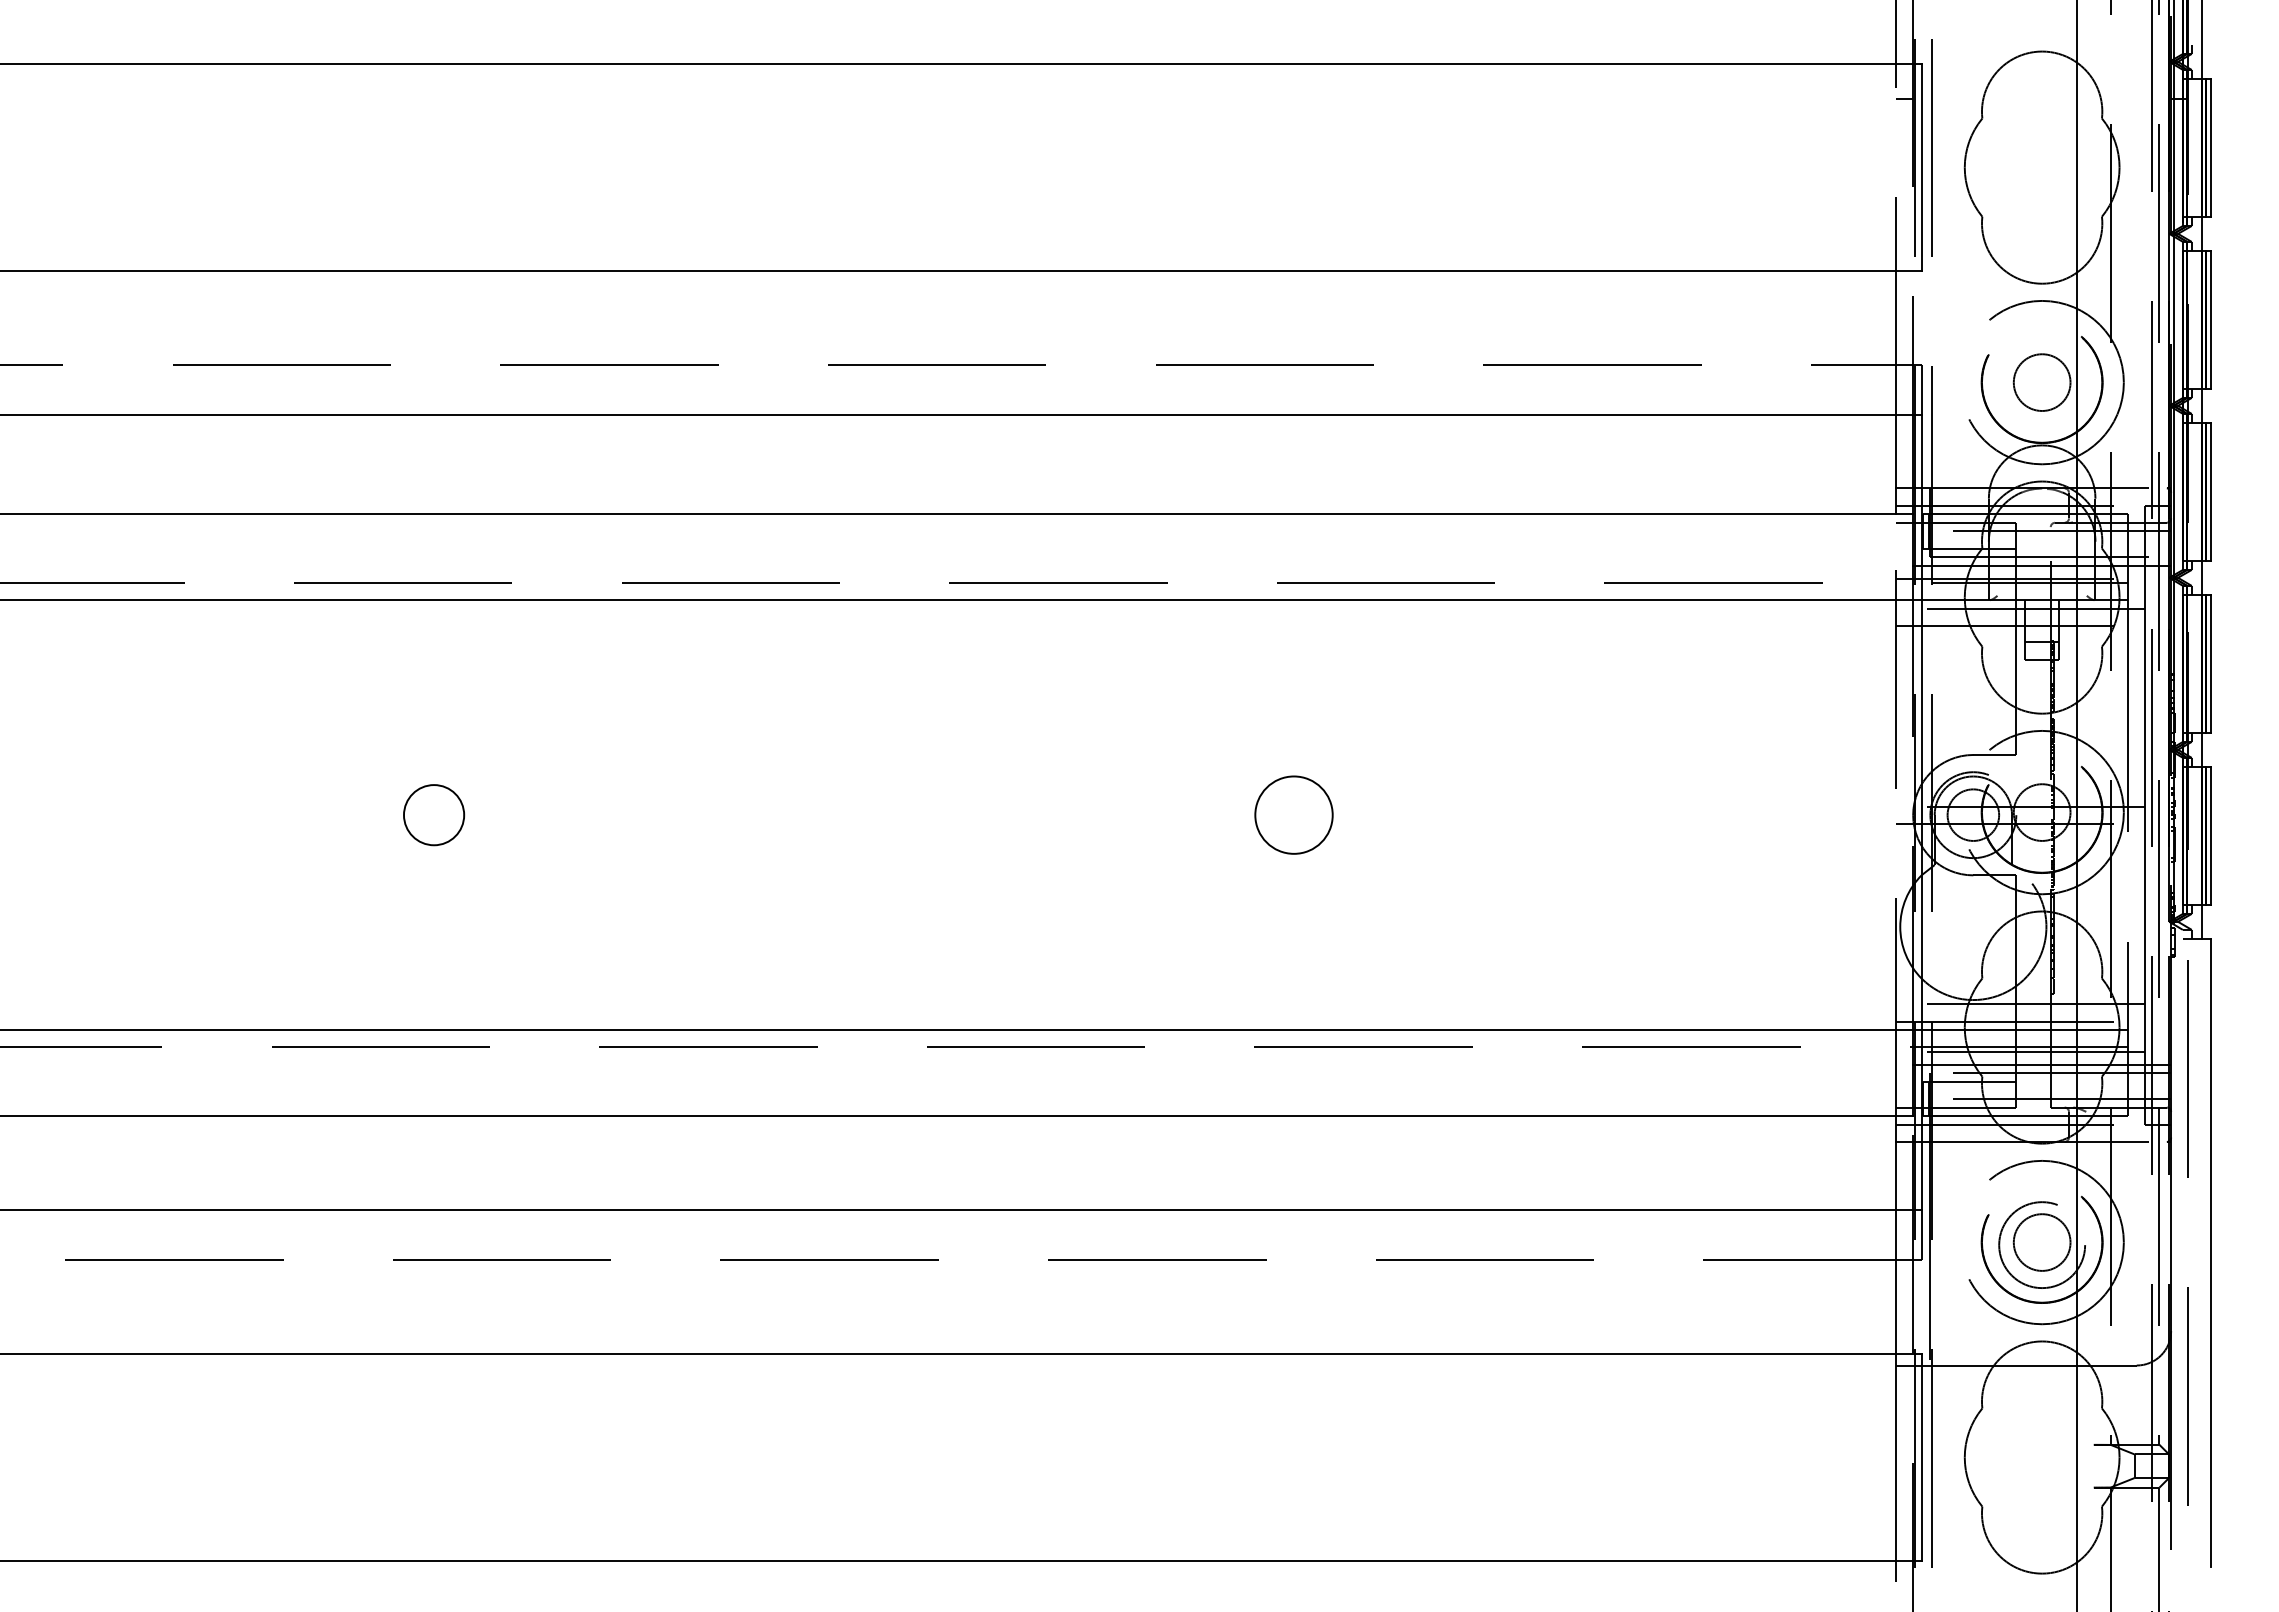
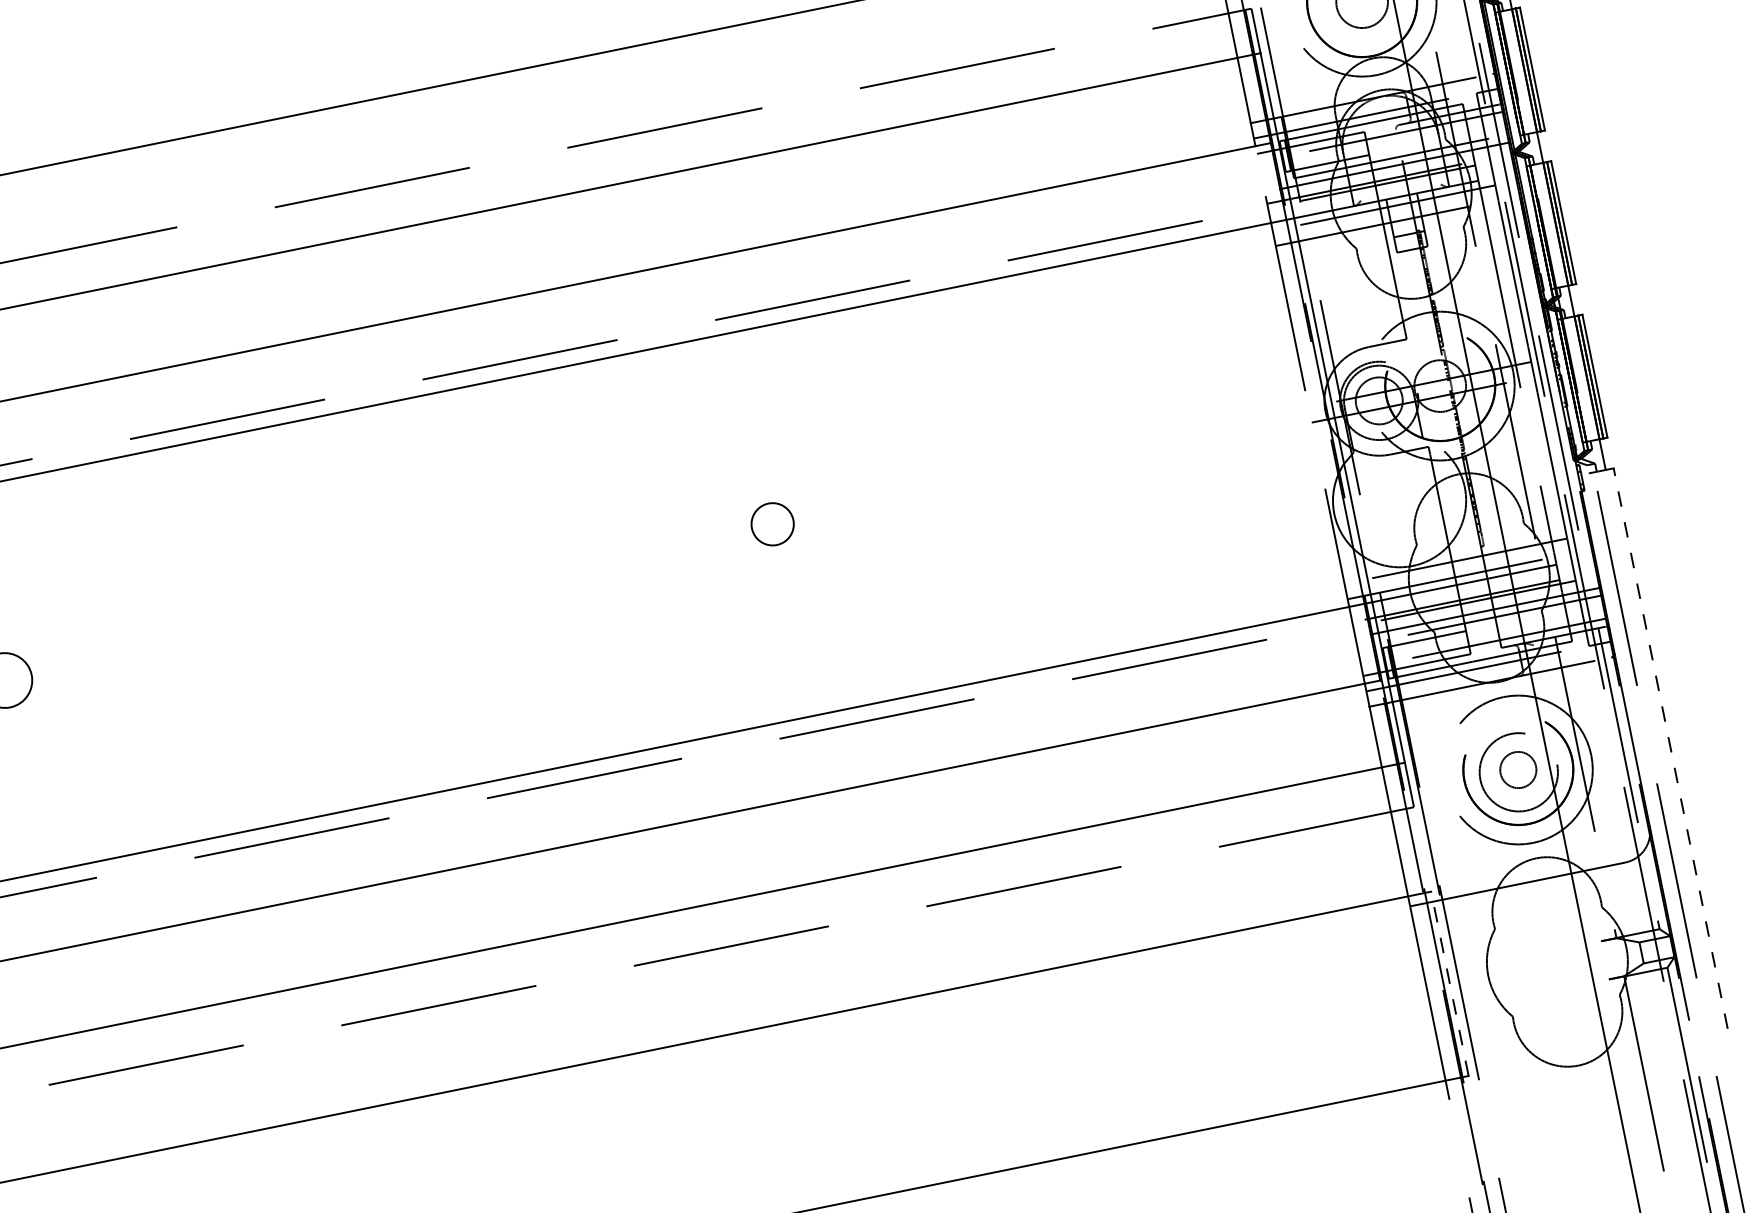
circle: (1293, 814) -> (772, 523), size x0.6
circle: (2041, 1242) -> (1517, 770), size x0.7
line: (2210, 1252) -> (1670, 748), solid -> dashed
line: (1921, 1457) -> (1449, 983), solid -> dashed

